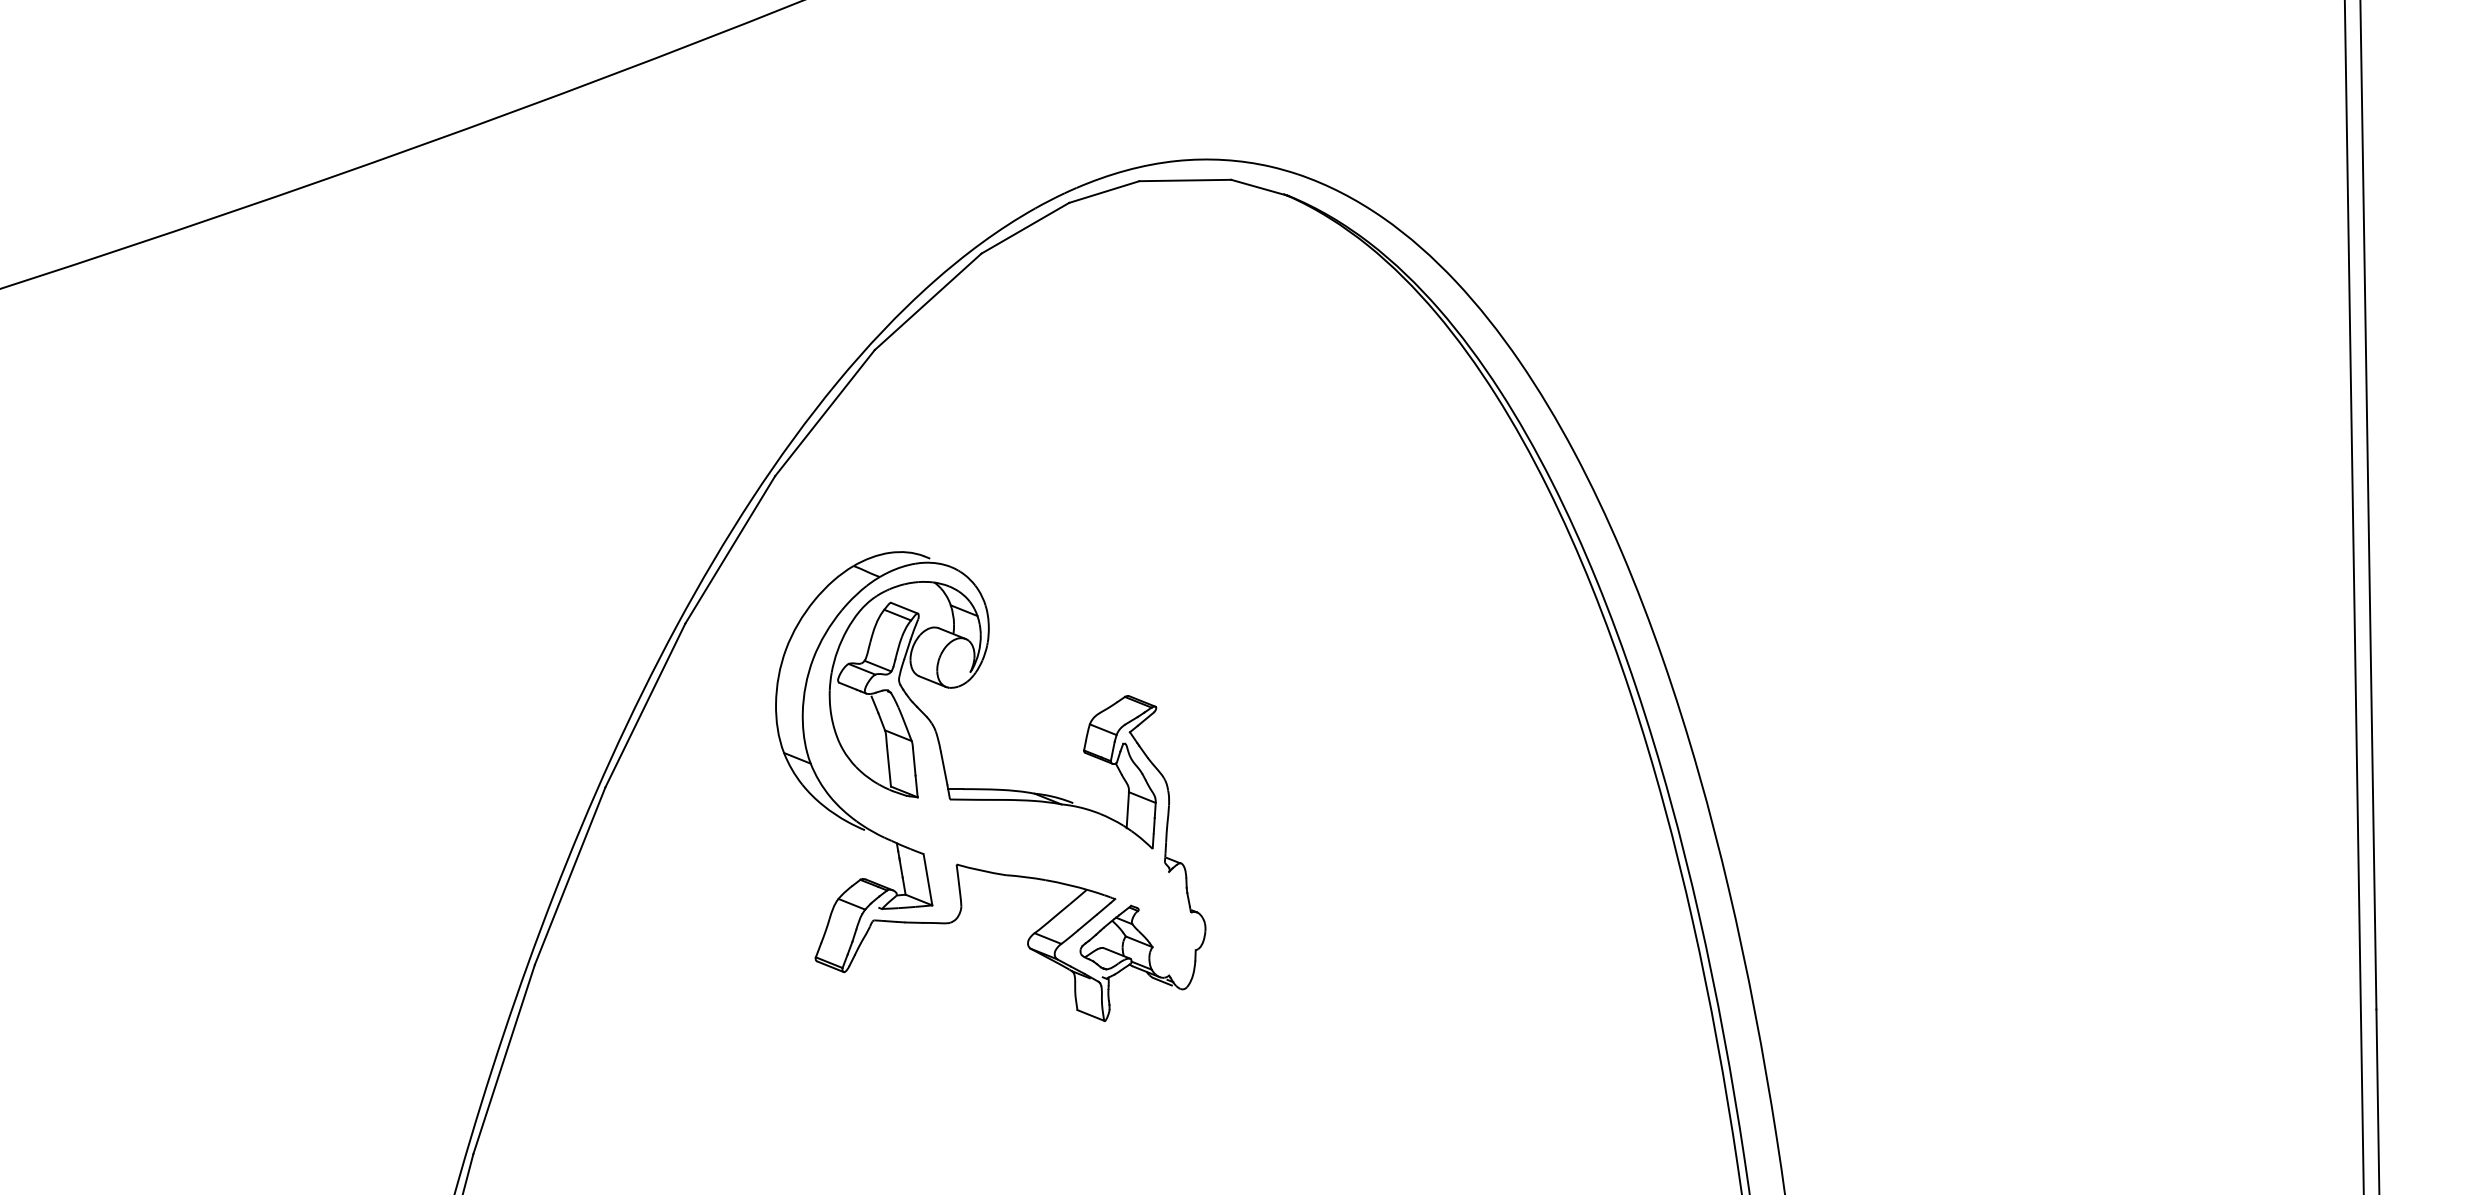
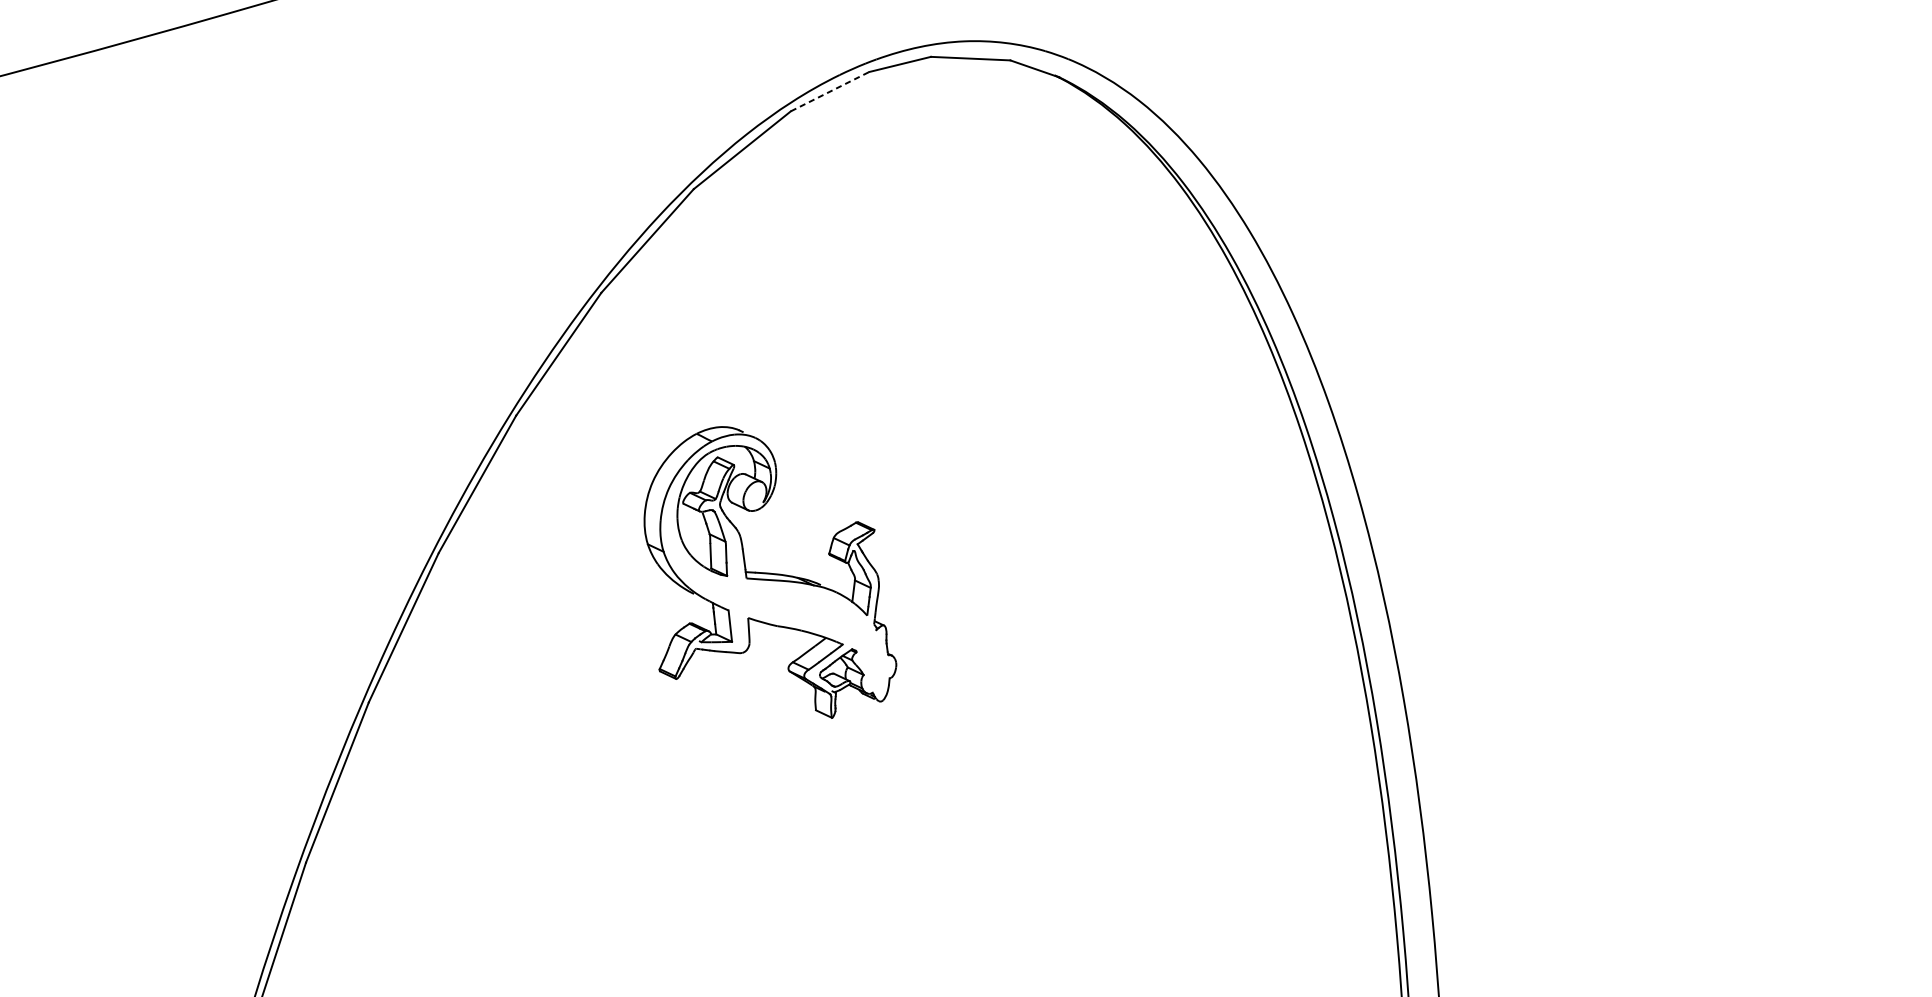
line: (1025, 228) -> (830, 91), solid -> dashed
part: (990, 786) -> (771, 571), size x0.7

